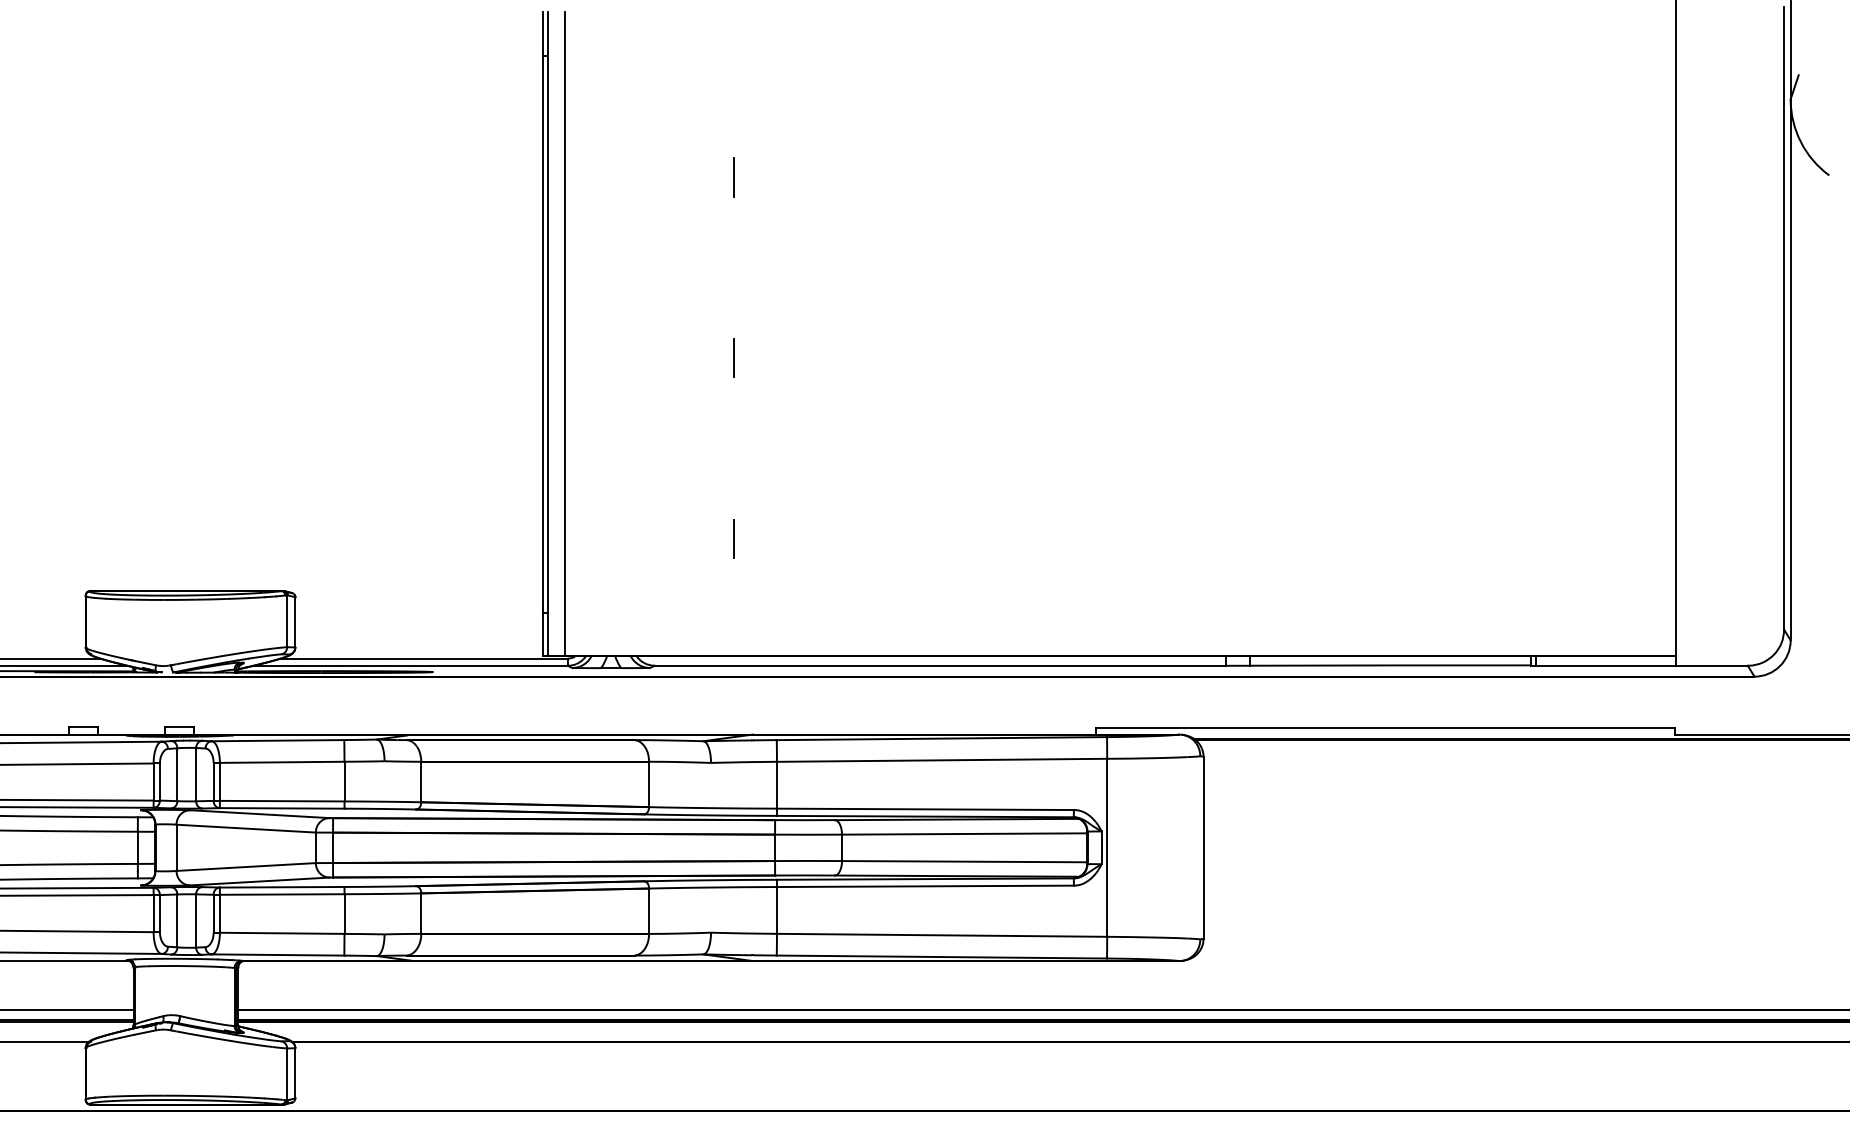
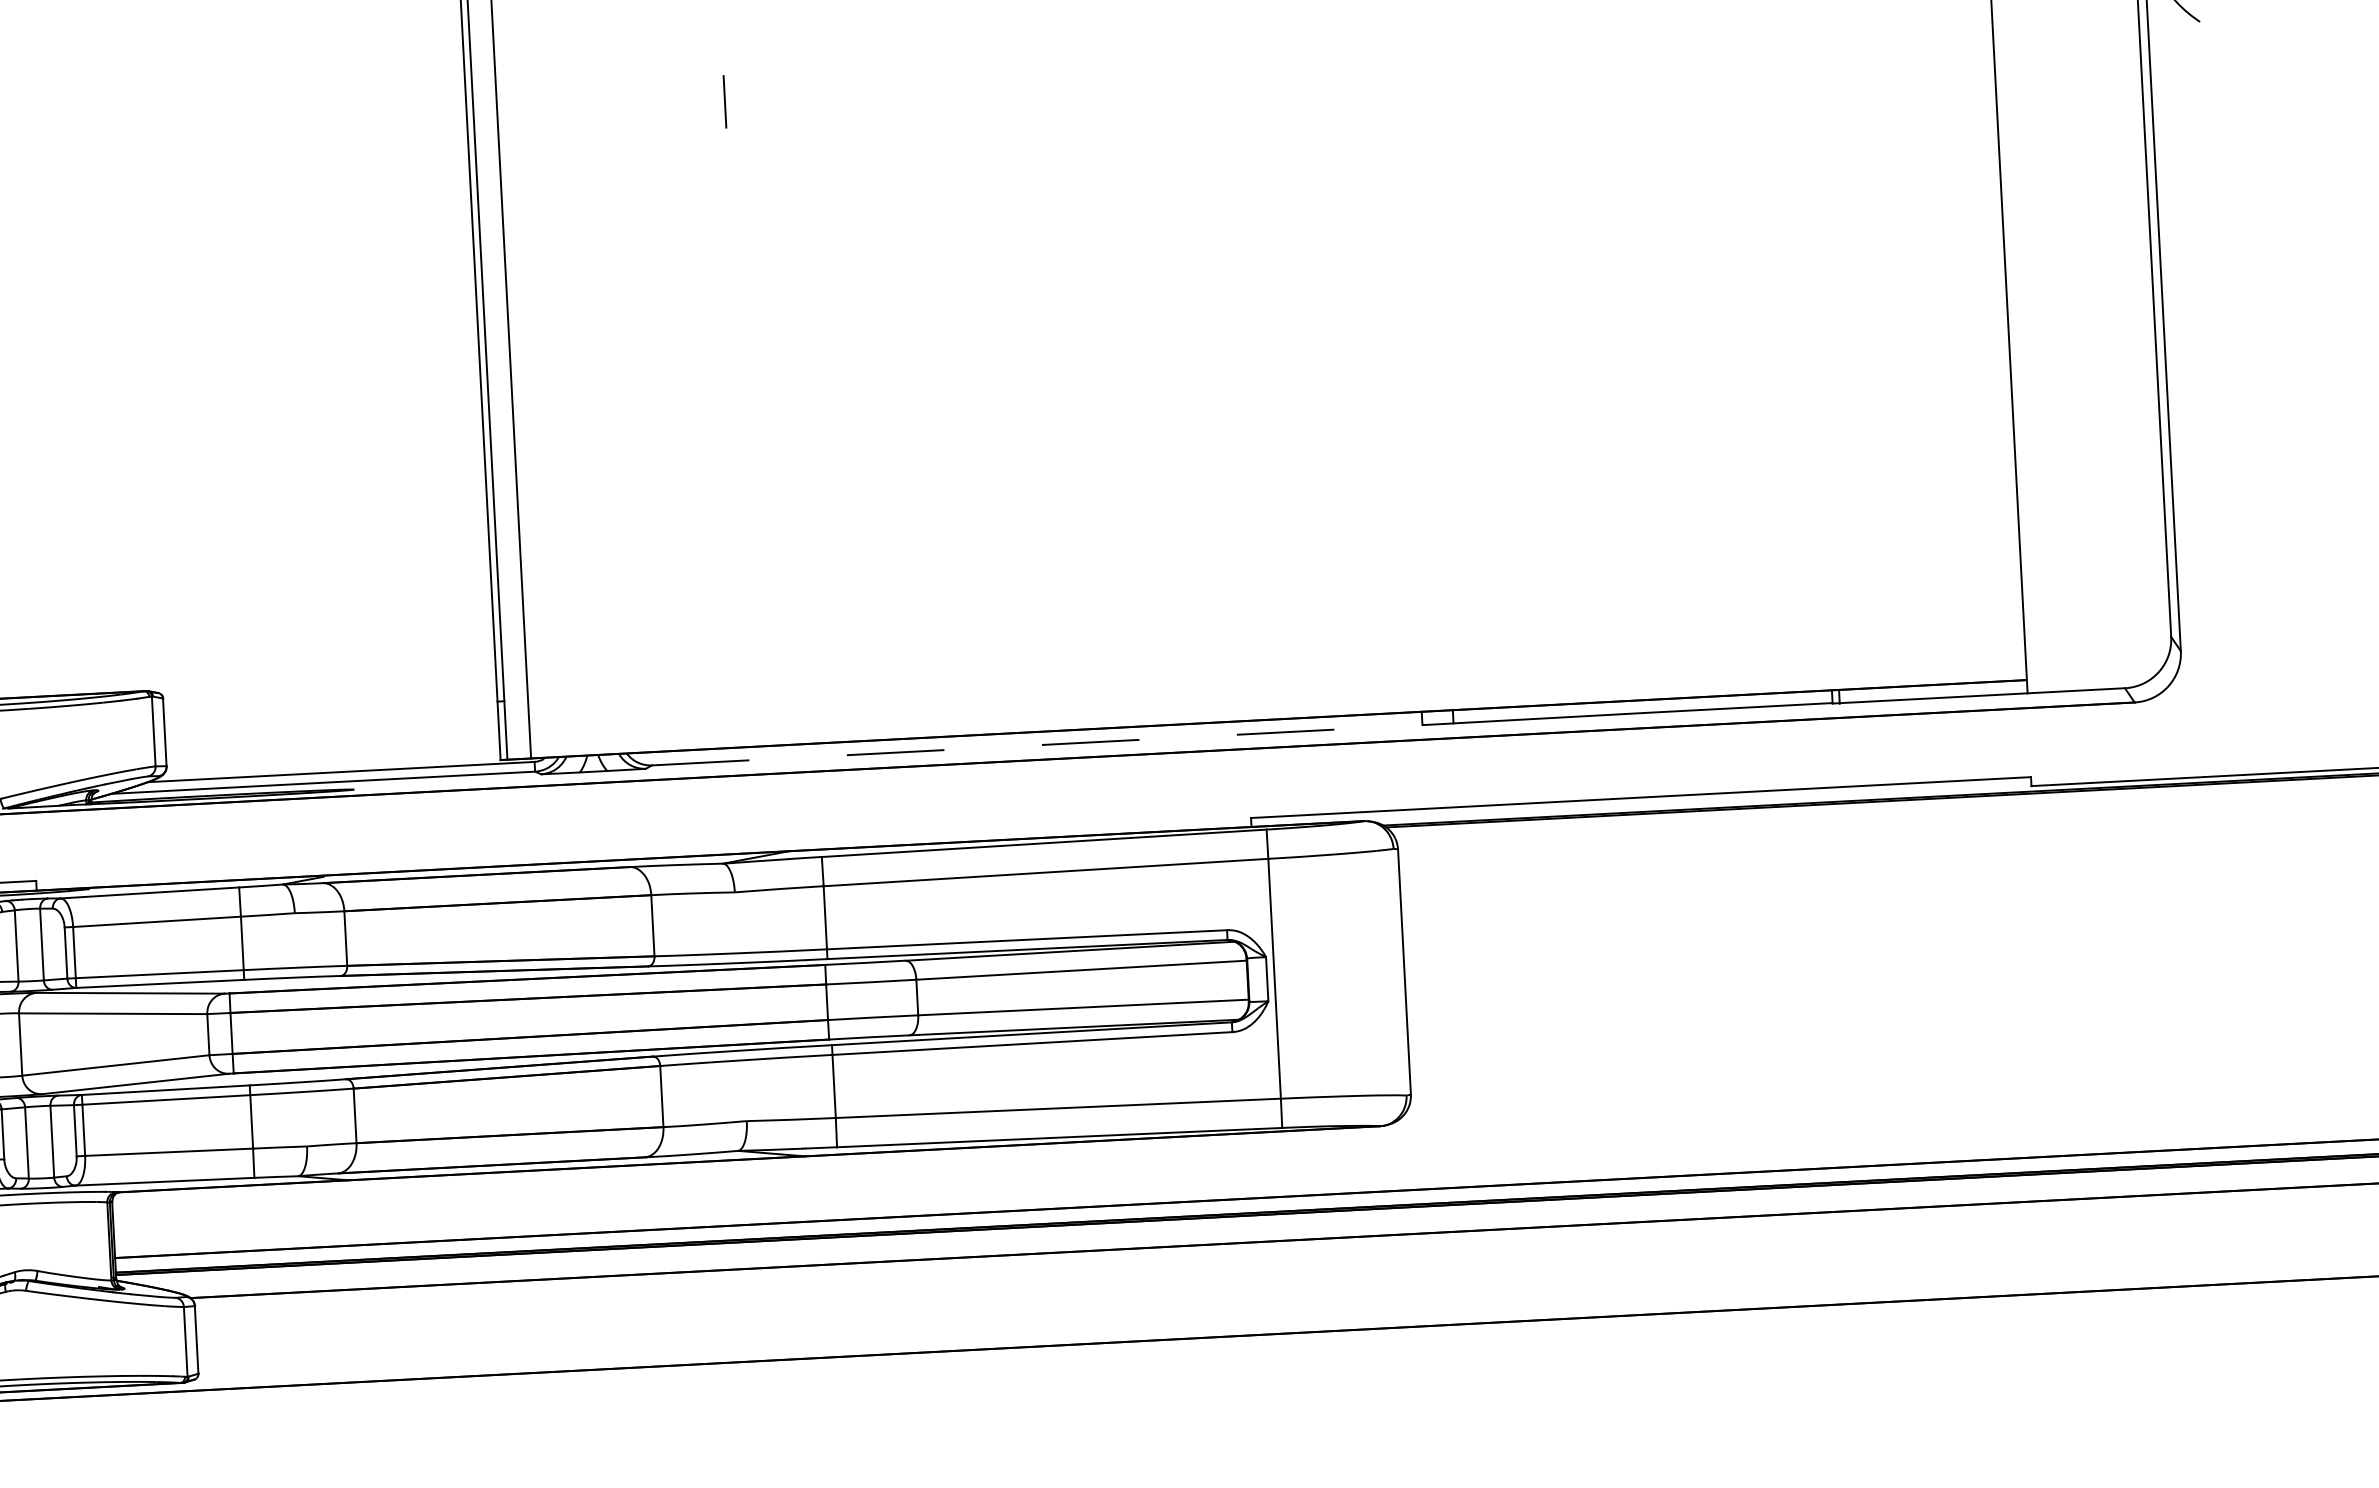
line: (734, 358) -> (737, 345), removed
line: (733, 538) -> (749, 588), removed
line: (940, 665) -> (1037, 744), solid -> dashed

